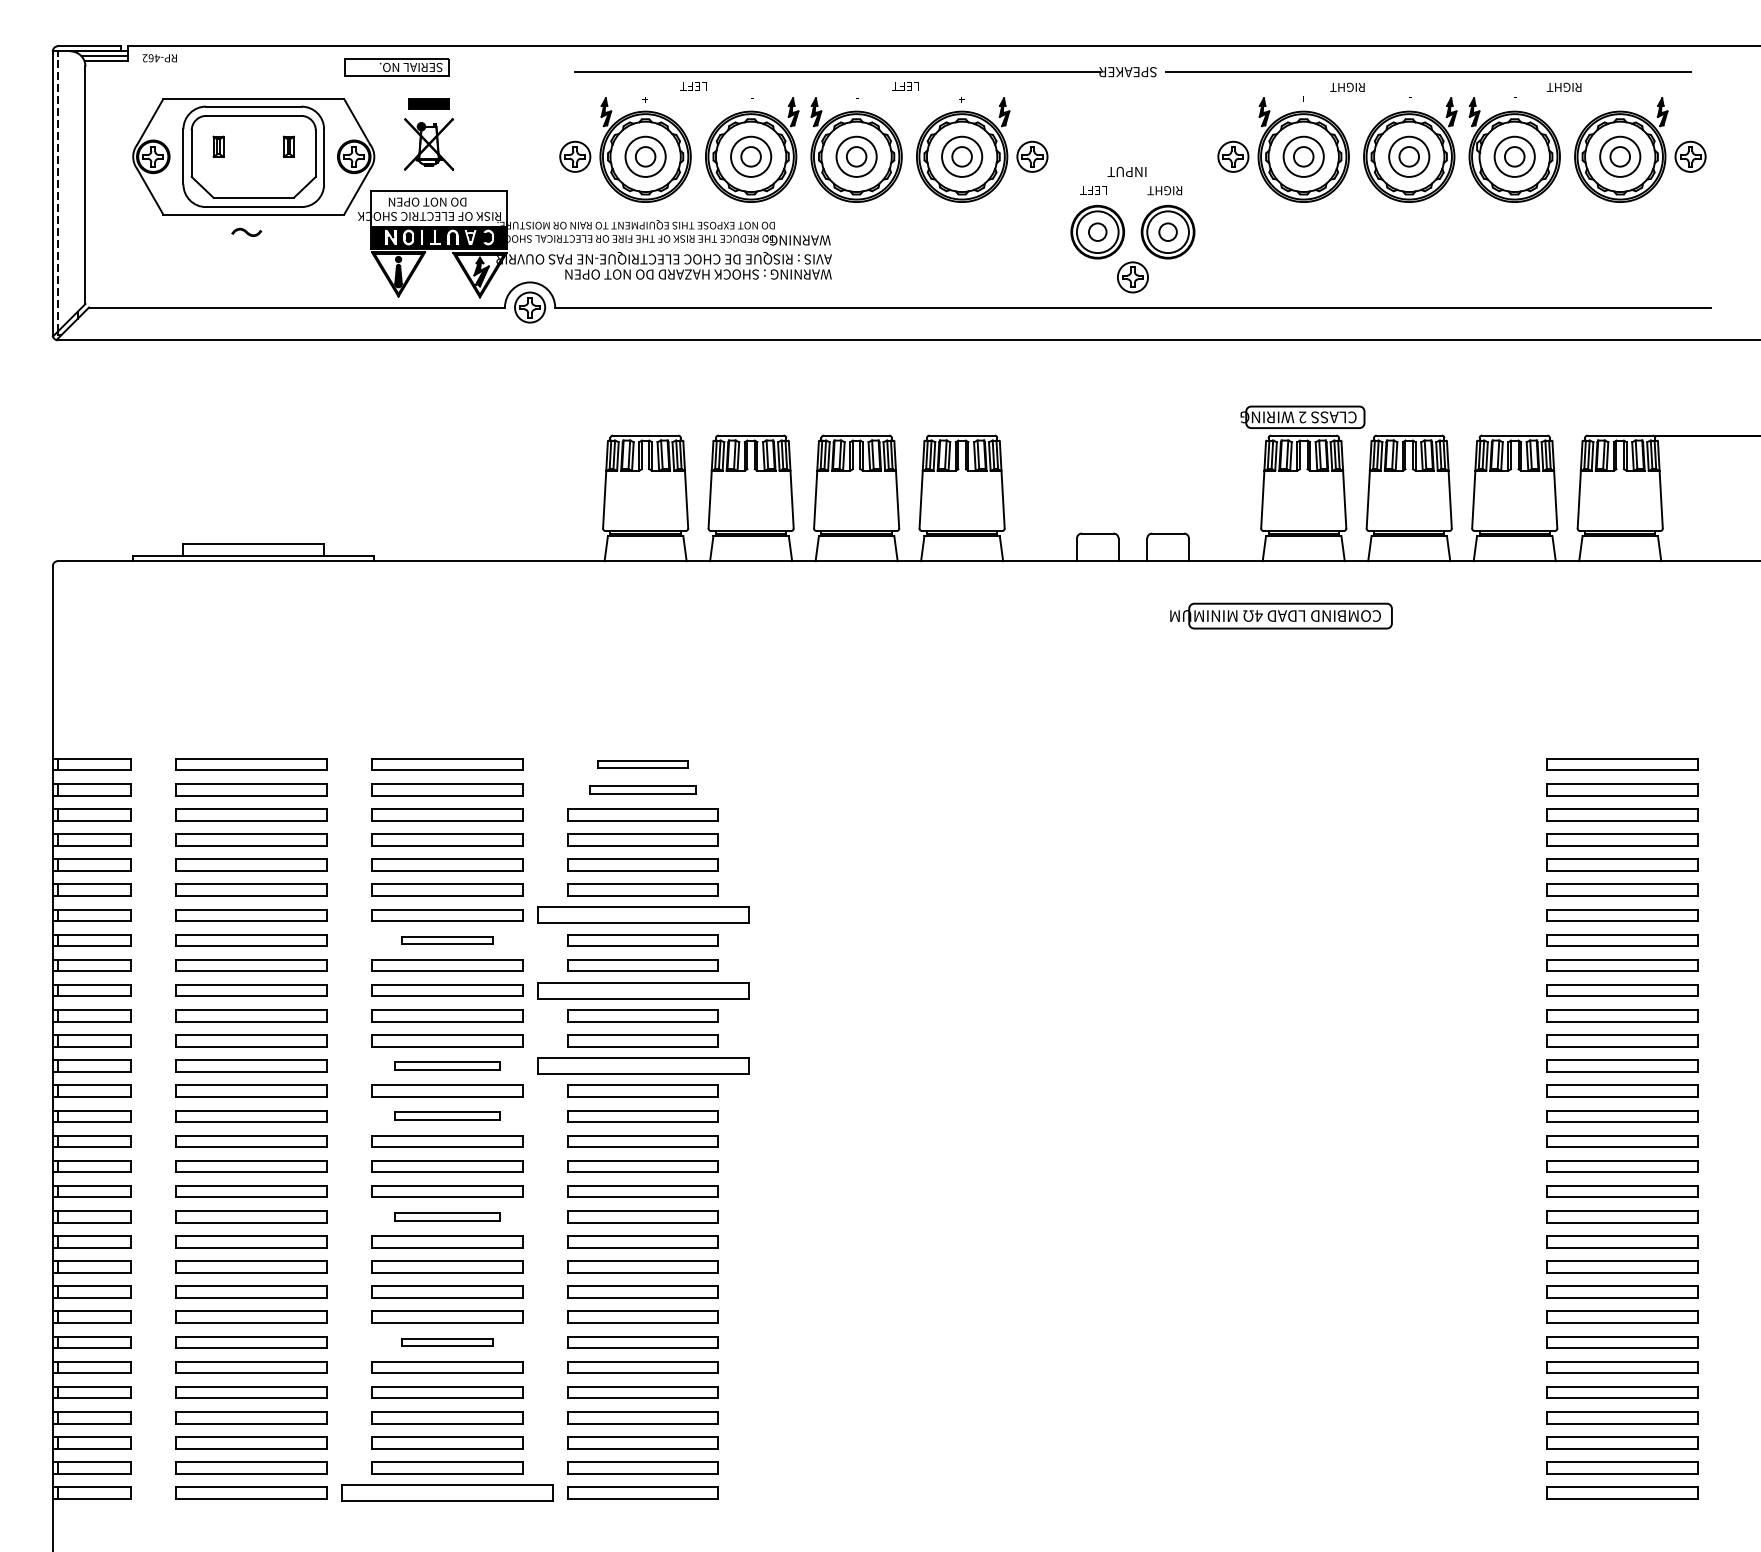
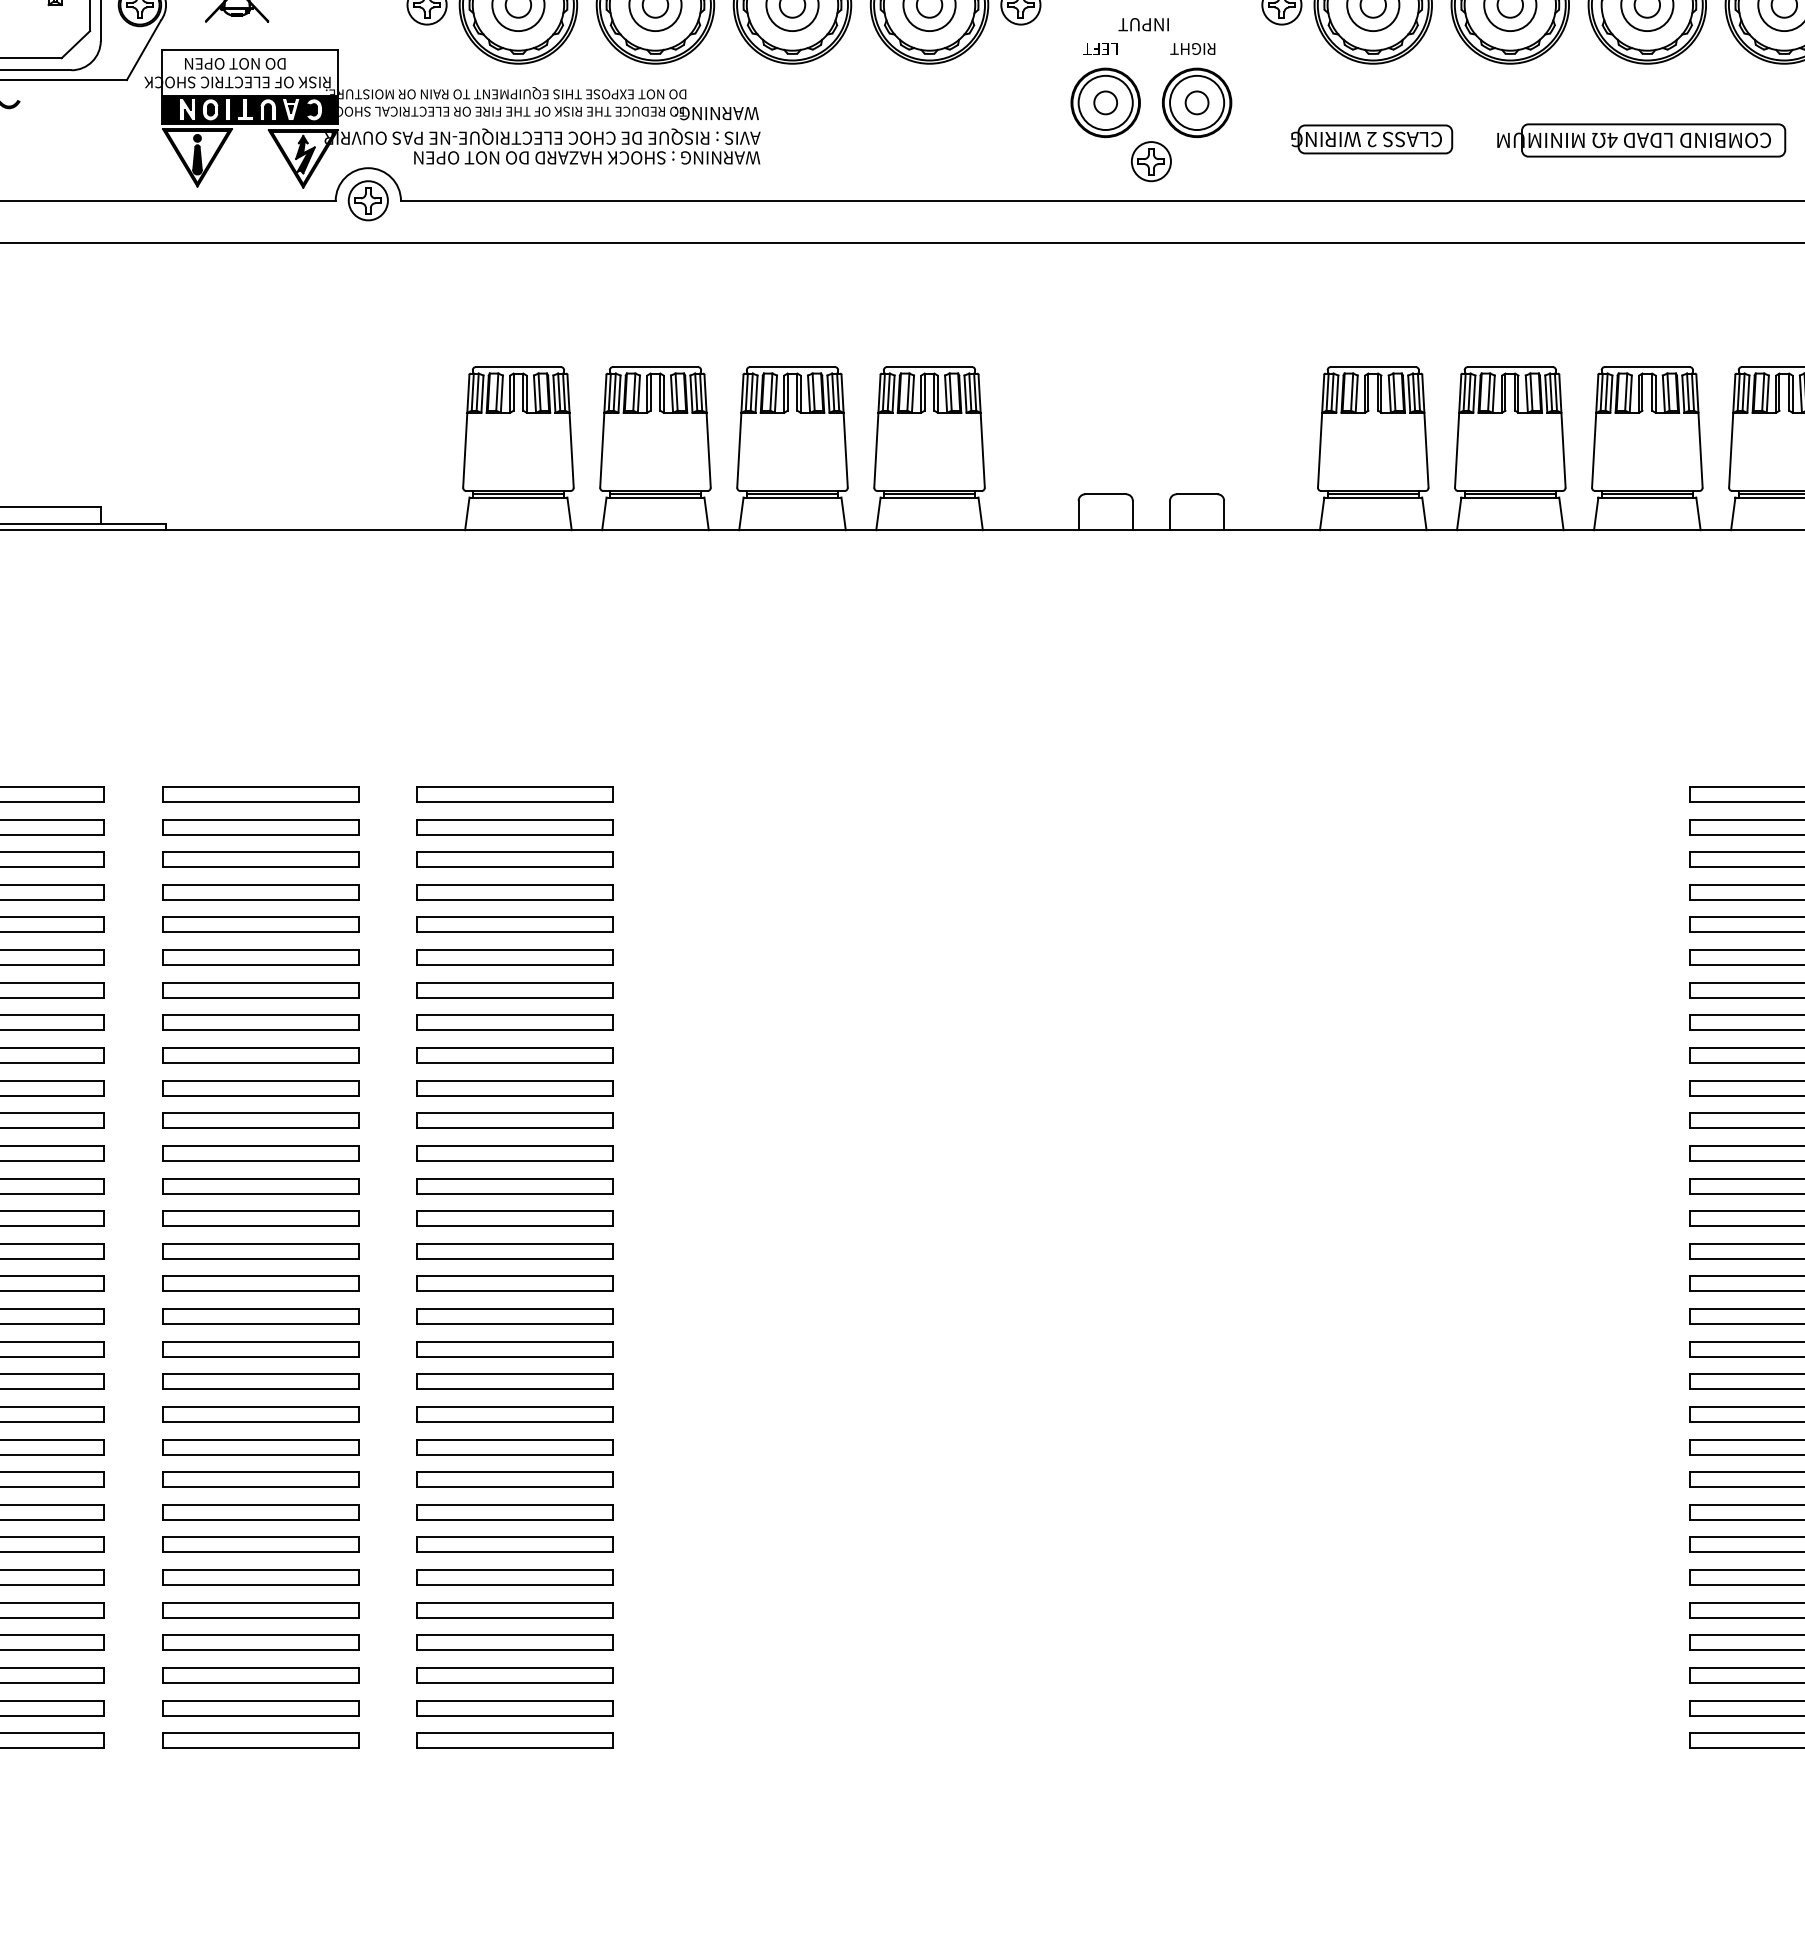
part: (1302, 416) -> (1371, 138), moved
part: (1281, 615) -> (1641, 139), moved
part: (642, 764) -> (514, 794), size x1.67
part: (642, 789) -> (514, 826), size x1.43
part: (642, 915) -> (514, 990), size x0.71
part: (447, 940) -> (261, 1022), size x1.67
part: (642, 990) -> (514, 1087), size x0.71
part: (447, 1065) -> (261, 1185), size x1.43
part: (642, 1065) -> (514, 1185), size x0.71
part: (447, 1116) -> (261, 1251), size x1.43
part: (447, 1216) -> (261, 1381), size x1.43
part: (447, 1342) -> (261, 1545), size x1.67
part: (447, 1492) -> (261, 1739), size x0.71

